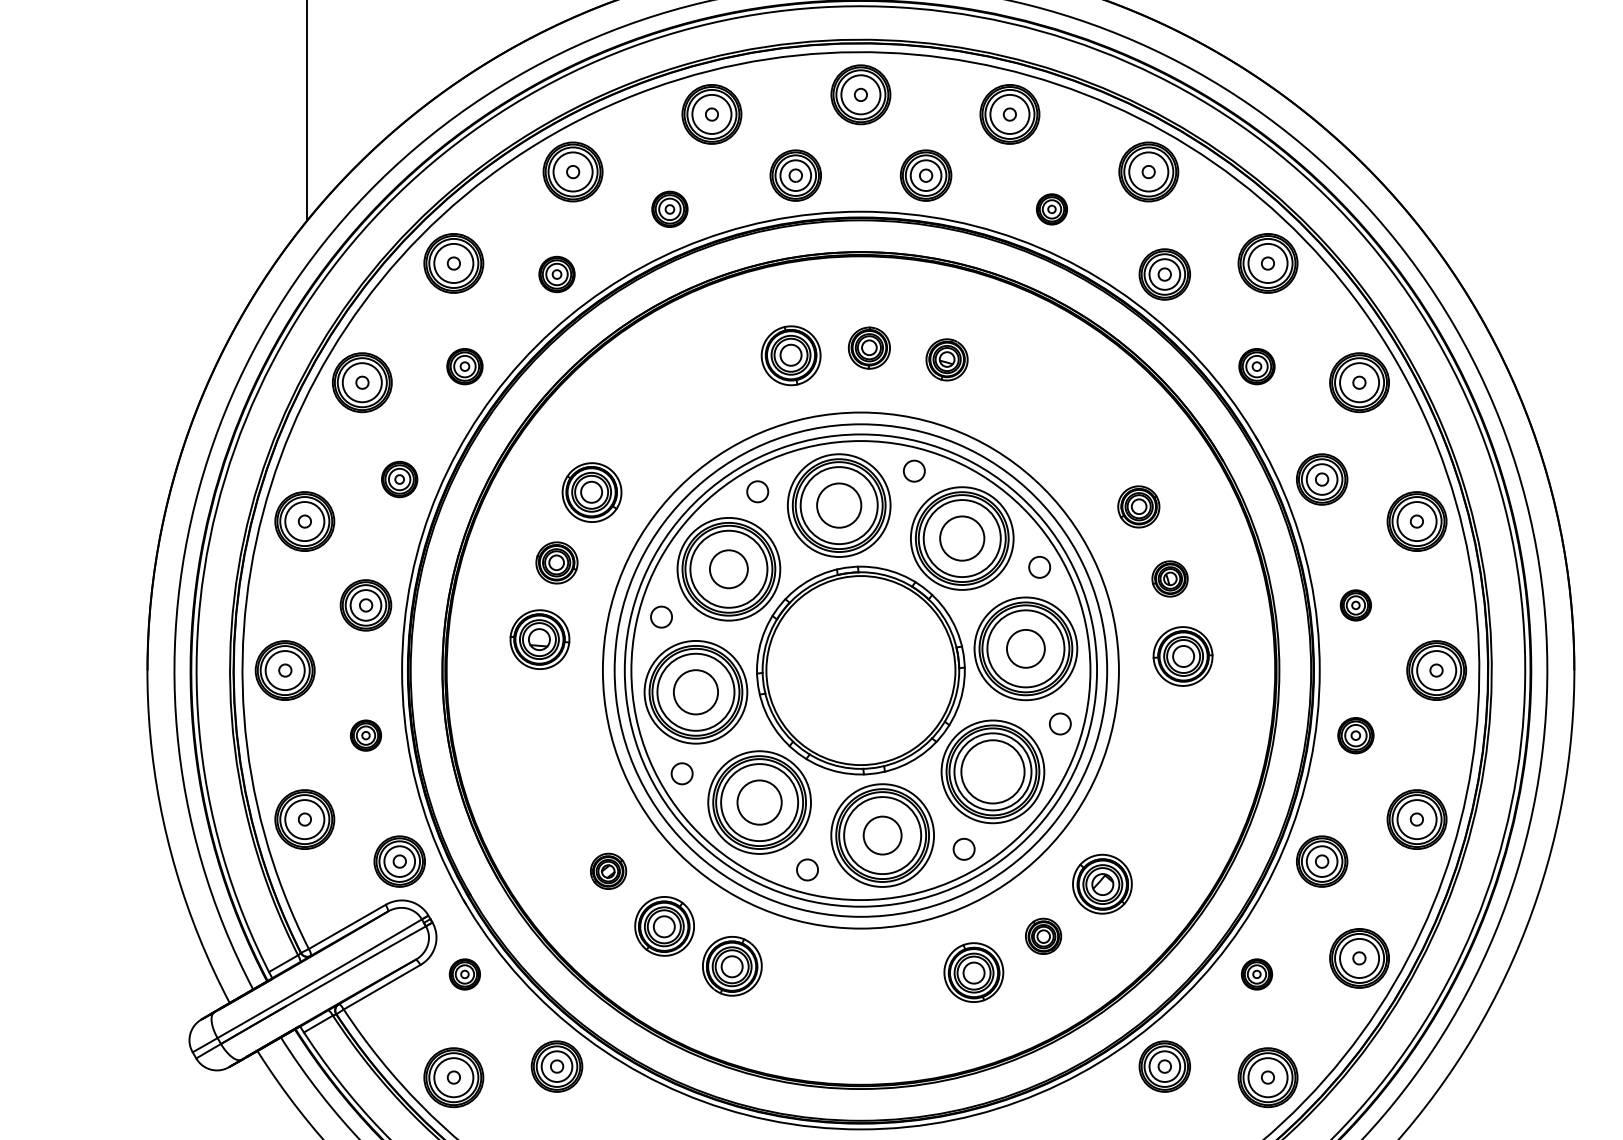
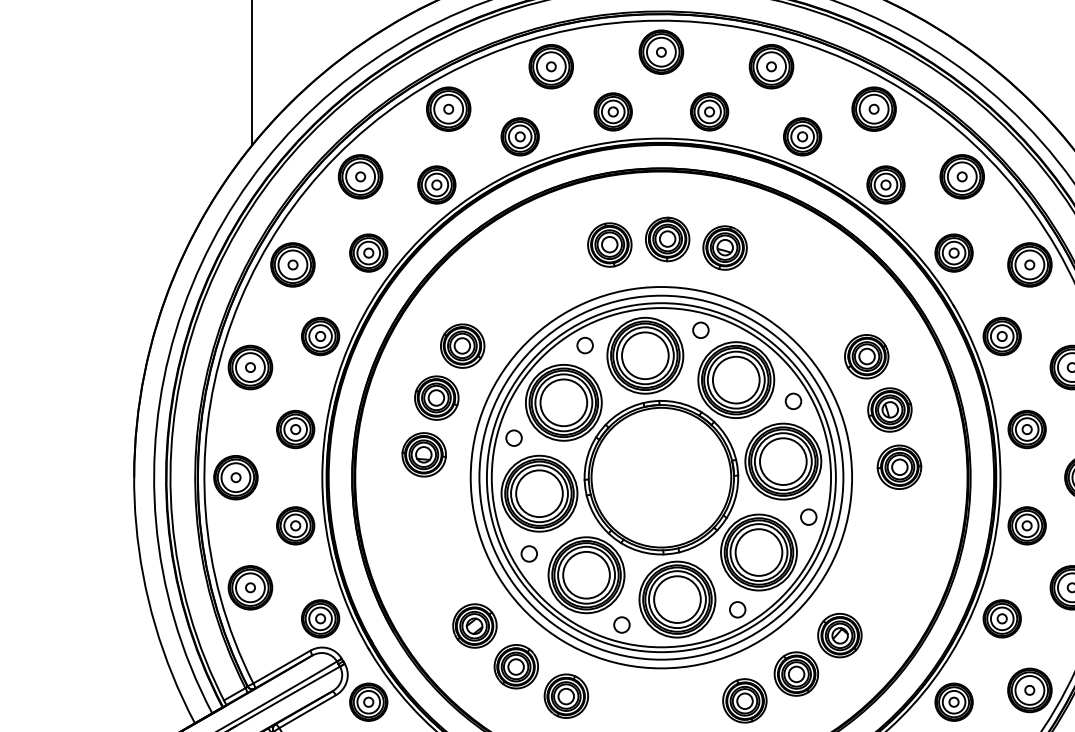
part: (669, 209) -> (519, 136), size x1.43
part: (1051, 209) -> (802, 136), size x1.67
part: (556, 274) -> (436, 184), size x1.43
part: (869, 347) -> (667, 238), size x1.43
part: (946, 359) -> (724, 247), size x1.43
part: (464, 366) -> (368, 252), size x1.43
part: (1256, 366) -> (953, 252), size x1.43
part: (399, 479) -> (320, 336), size x1.43
circle: (838, 505) -> (644, 355), size x1.43
part: (1138, 506) -> (866, 356), size x1.43
circle: (961, 538) -> (735, 380), size x1.43
part: (556, 562) -> (436, 397), size x1.43
circle: (728, 568) -> (563, 402), size x1.67
part: (1169, 578) -> (889, 409), size x1.67
part: (1355, 605) -> (1026, 429), size x1.67
circle: (1025, 648) -> (783, 461), size x1.67
circle: (695, 691) -> (539, 493), size x1.43
part: (365, 735) -> (295, 525), size x1.67
part: (1355, 735) -> (1026, 525), size x1.43
circle: (759, 802) -> (586, 575), size x1.43
circle: (882, 835) -> (677, 599), size x1.67
part: (608, 871) -> (474, 626), size x1.67
part: (1043, 936) -> (796, 674), size x1.67
part: (464, 974) -> (368, 702), size x1.67
part: (1256, 974) -> (953, 702), size x1.67

